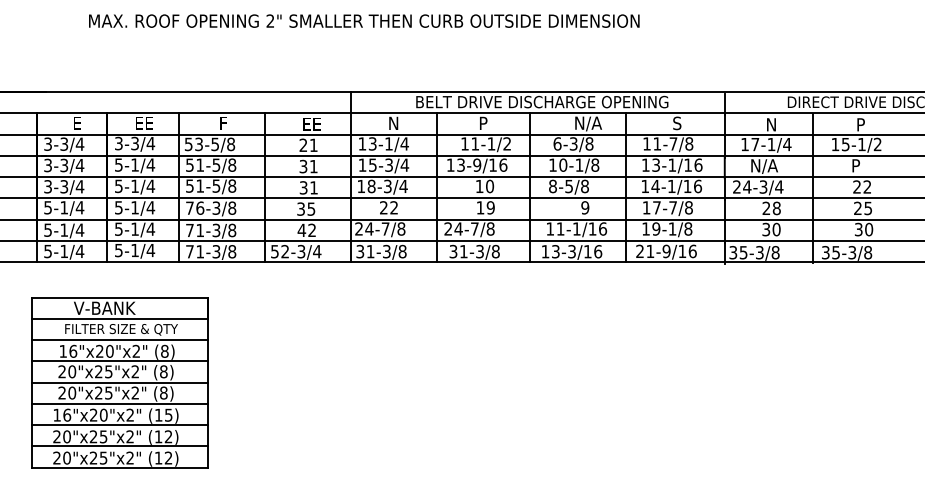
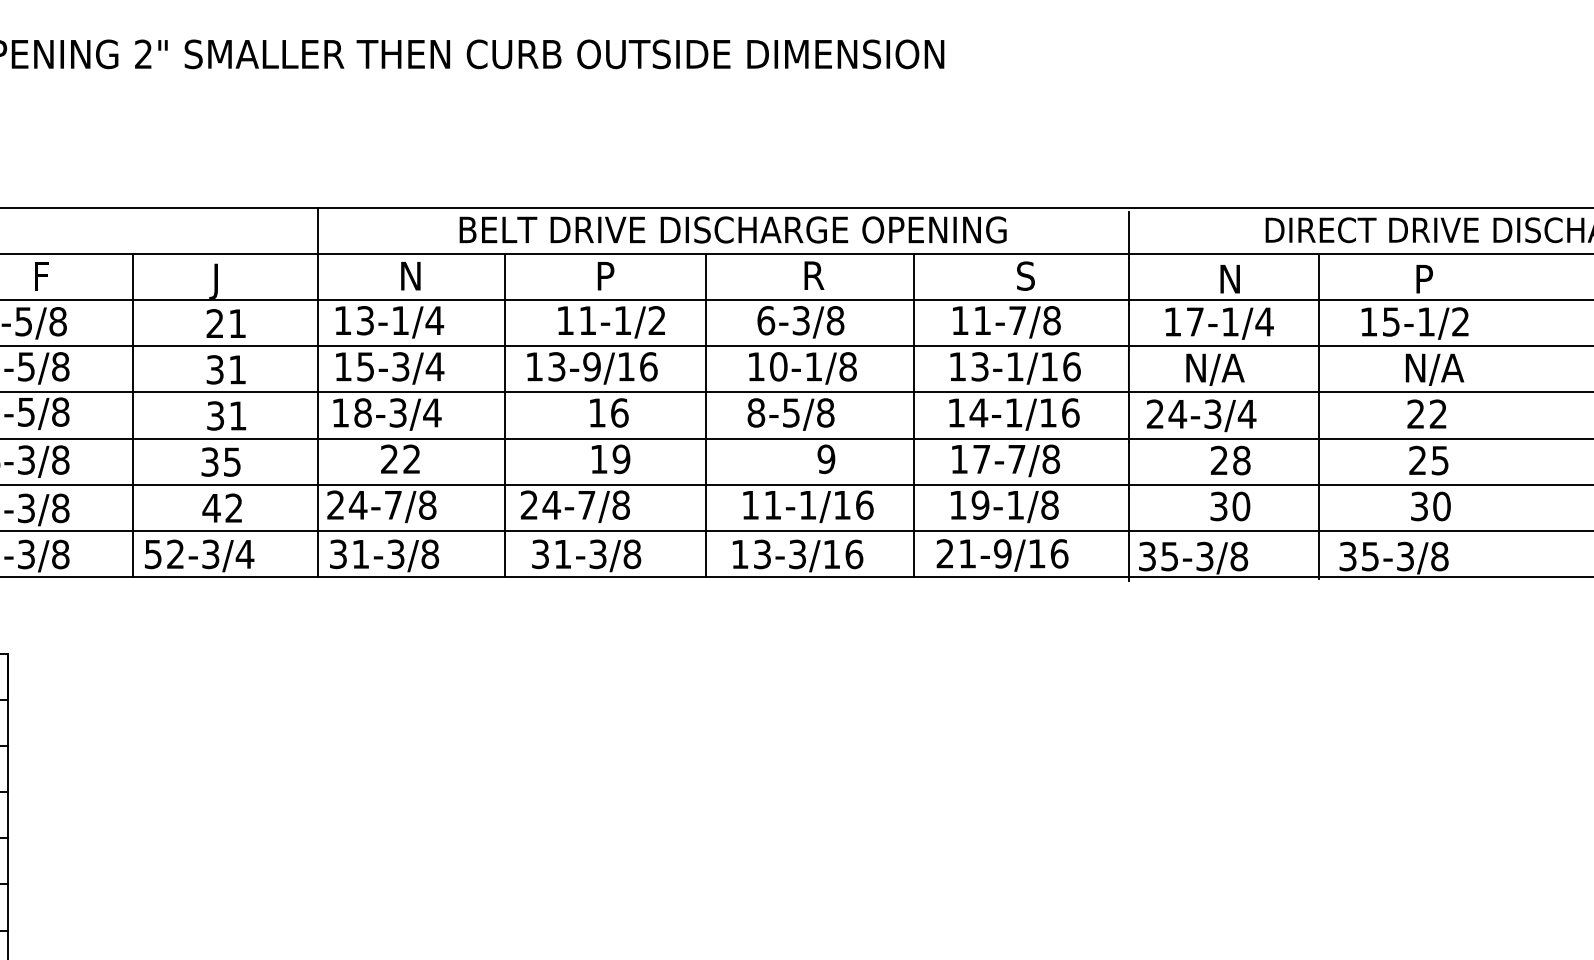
text: (588, 123) -> (833, 276), N/A -> R
text: (310, 125) -> (230, 280), EE -> J
text: (866, 166) -> (1436, 369), P -> N/A
text: (490, 185) -> (620, 410), 10 -> 16

